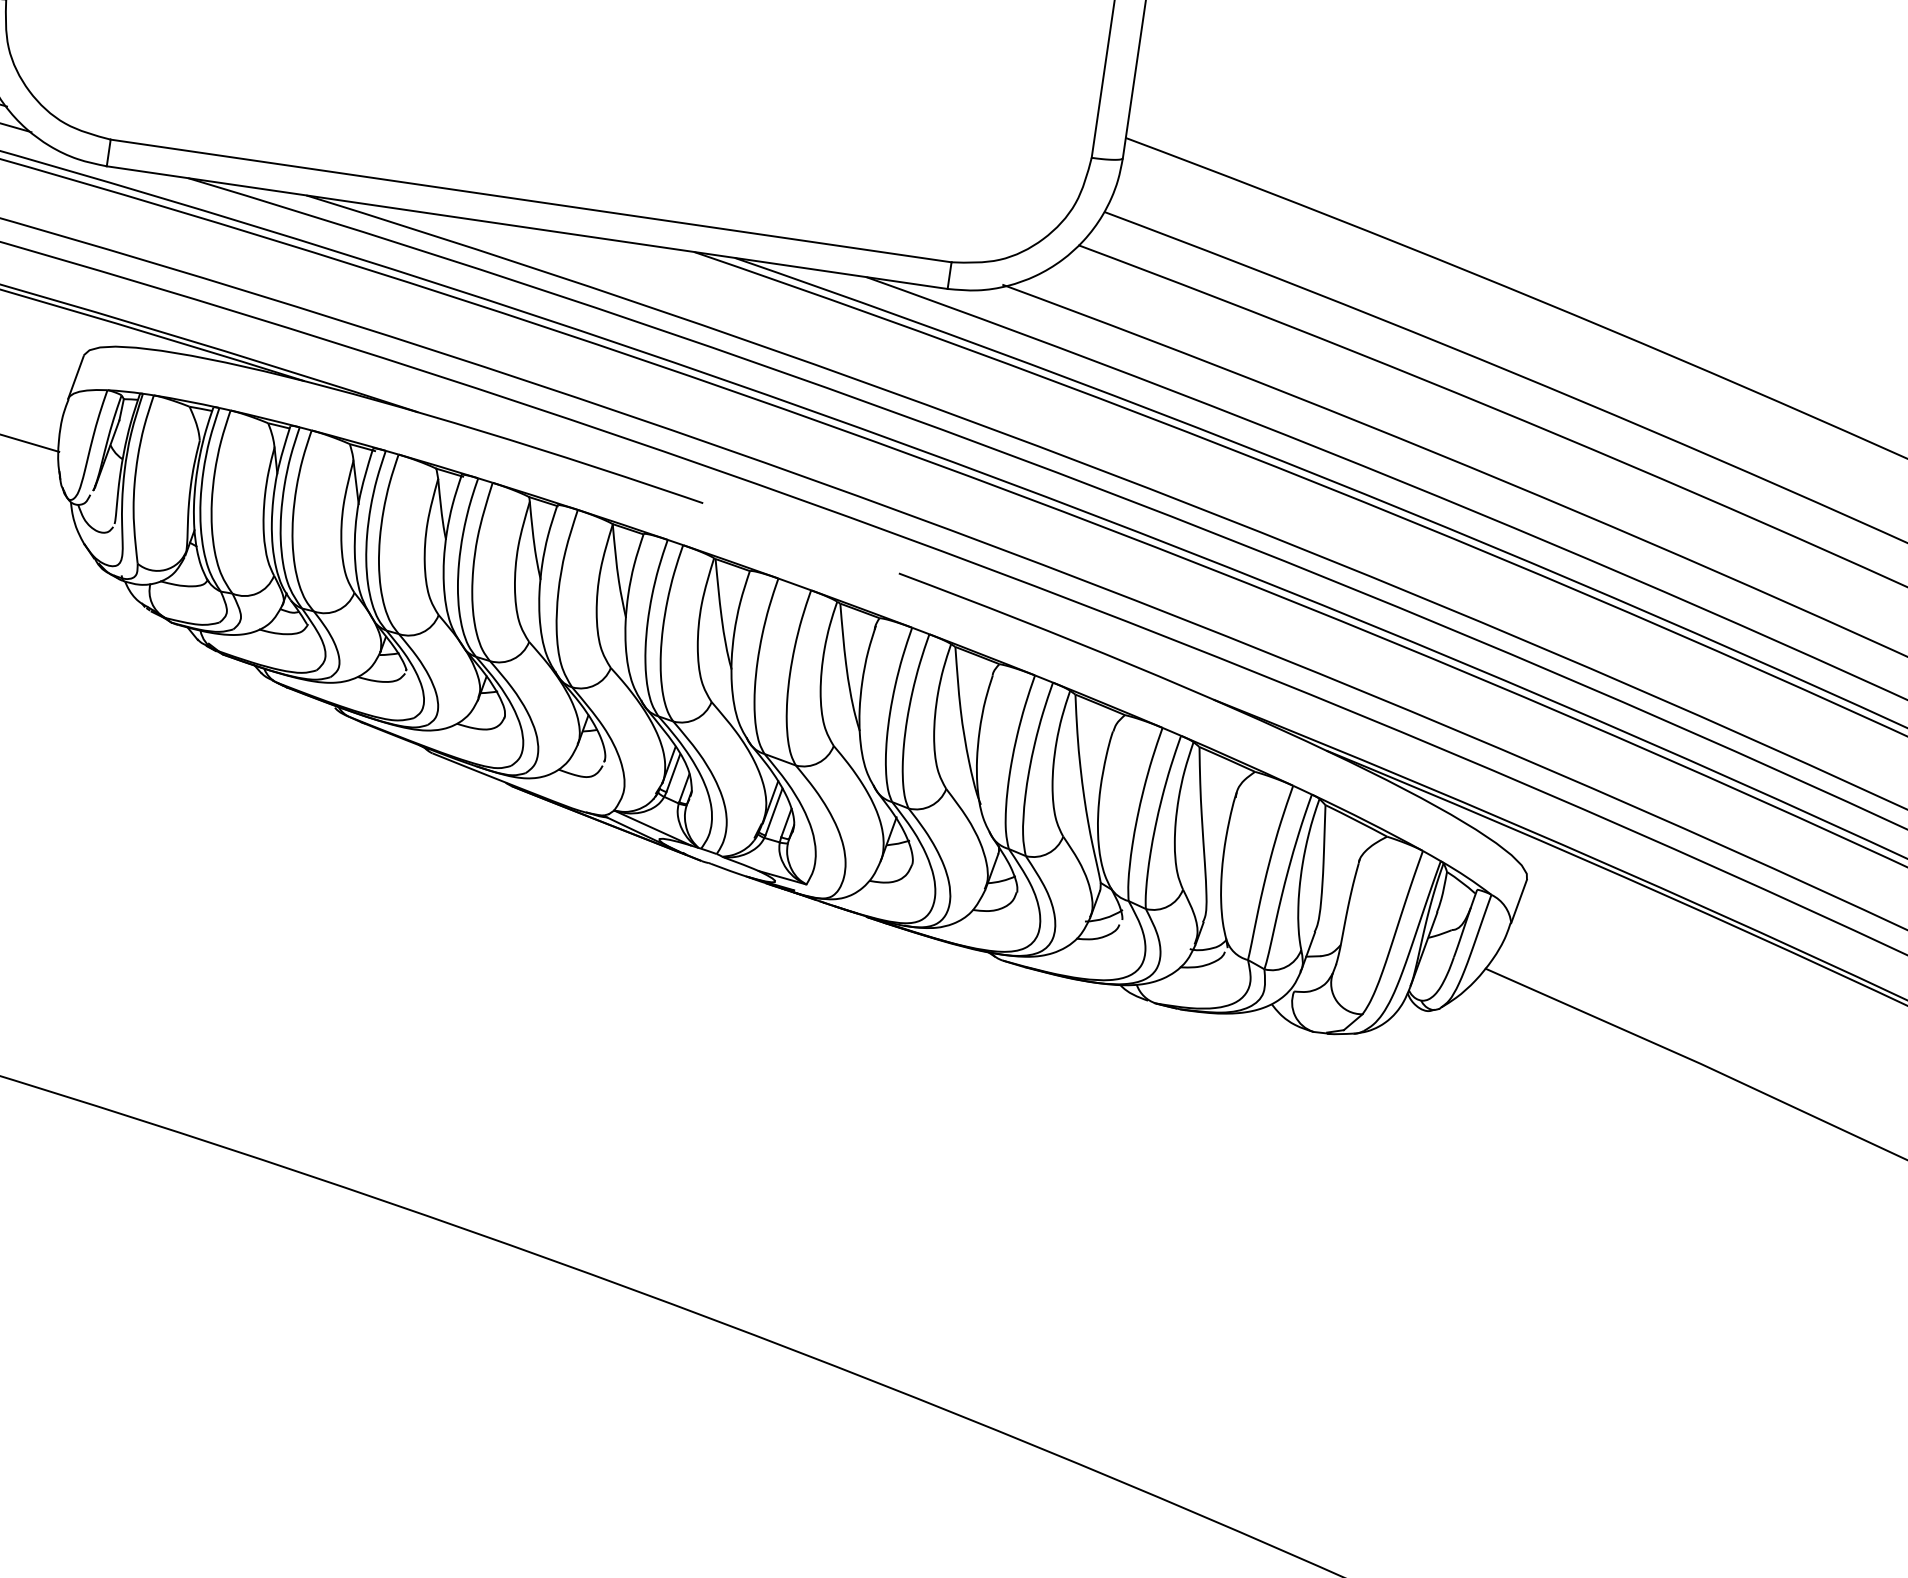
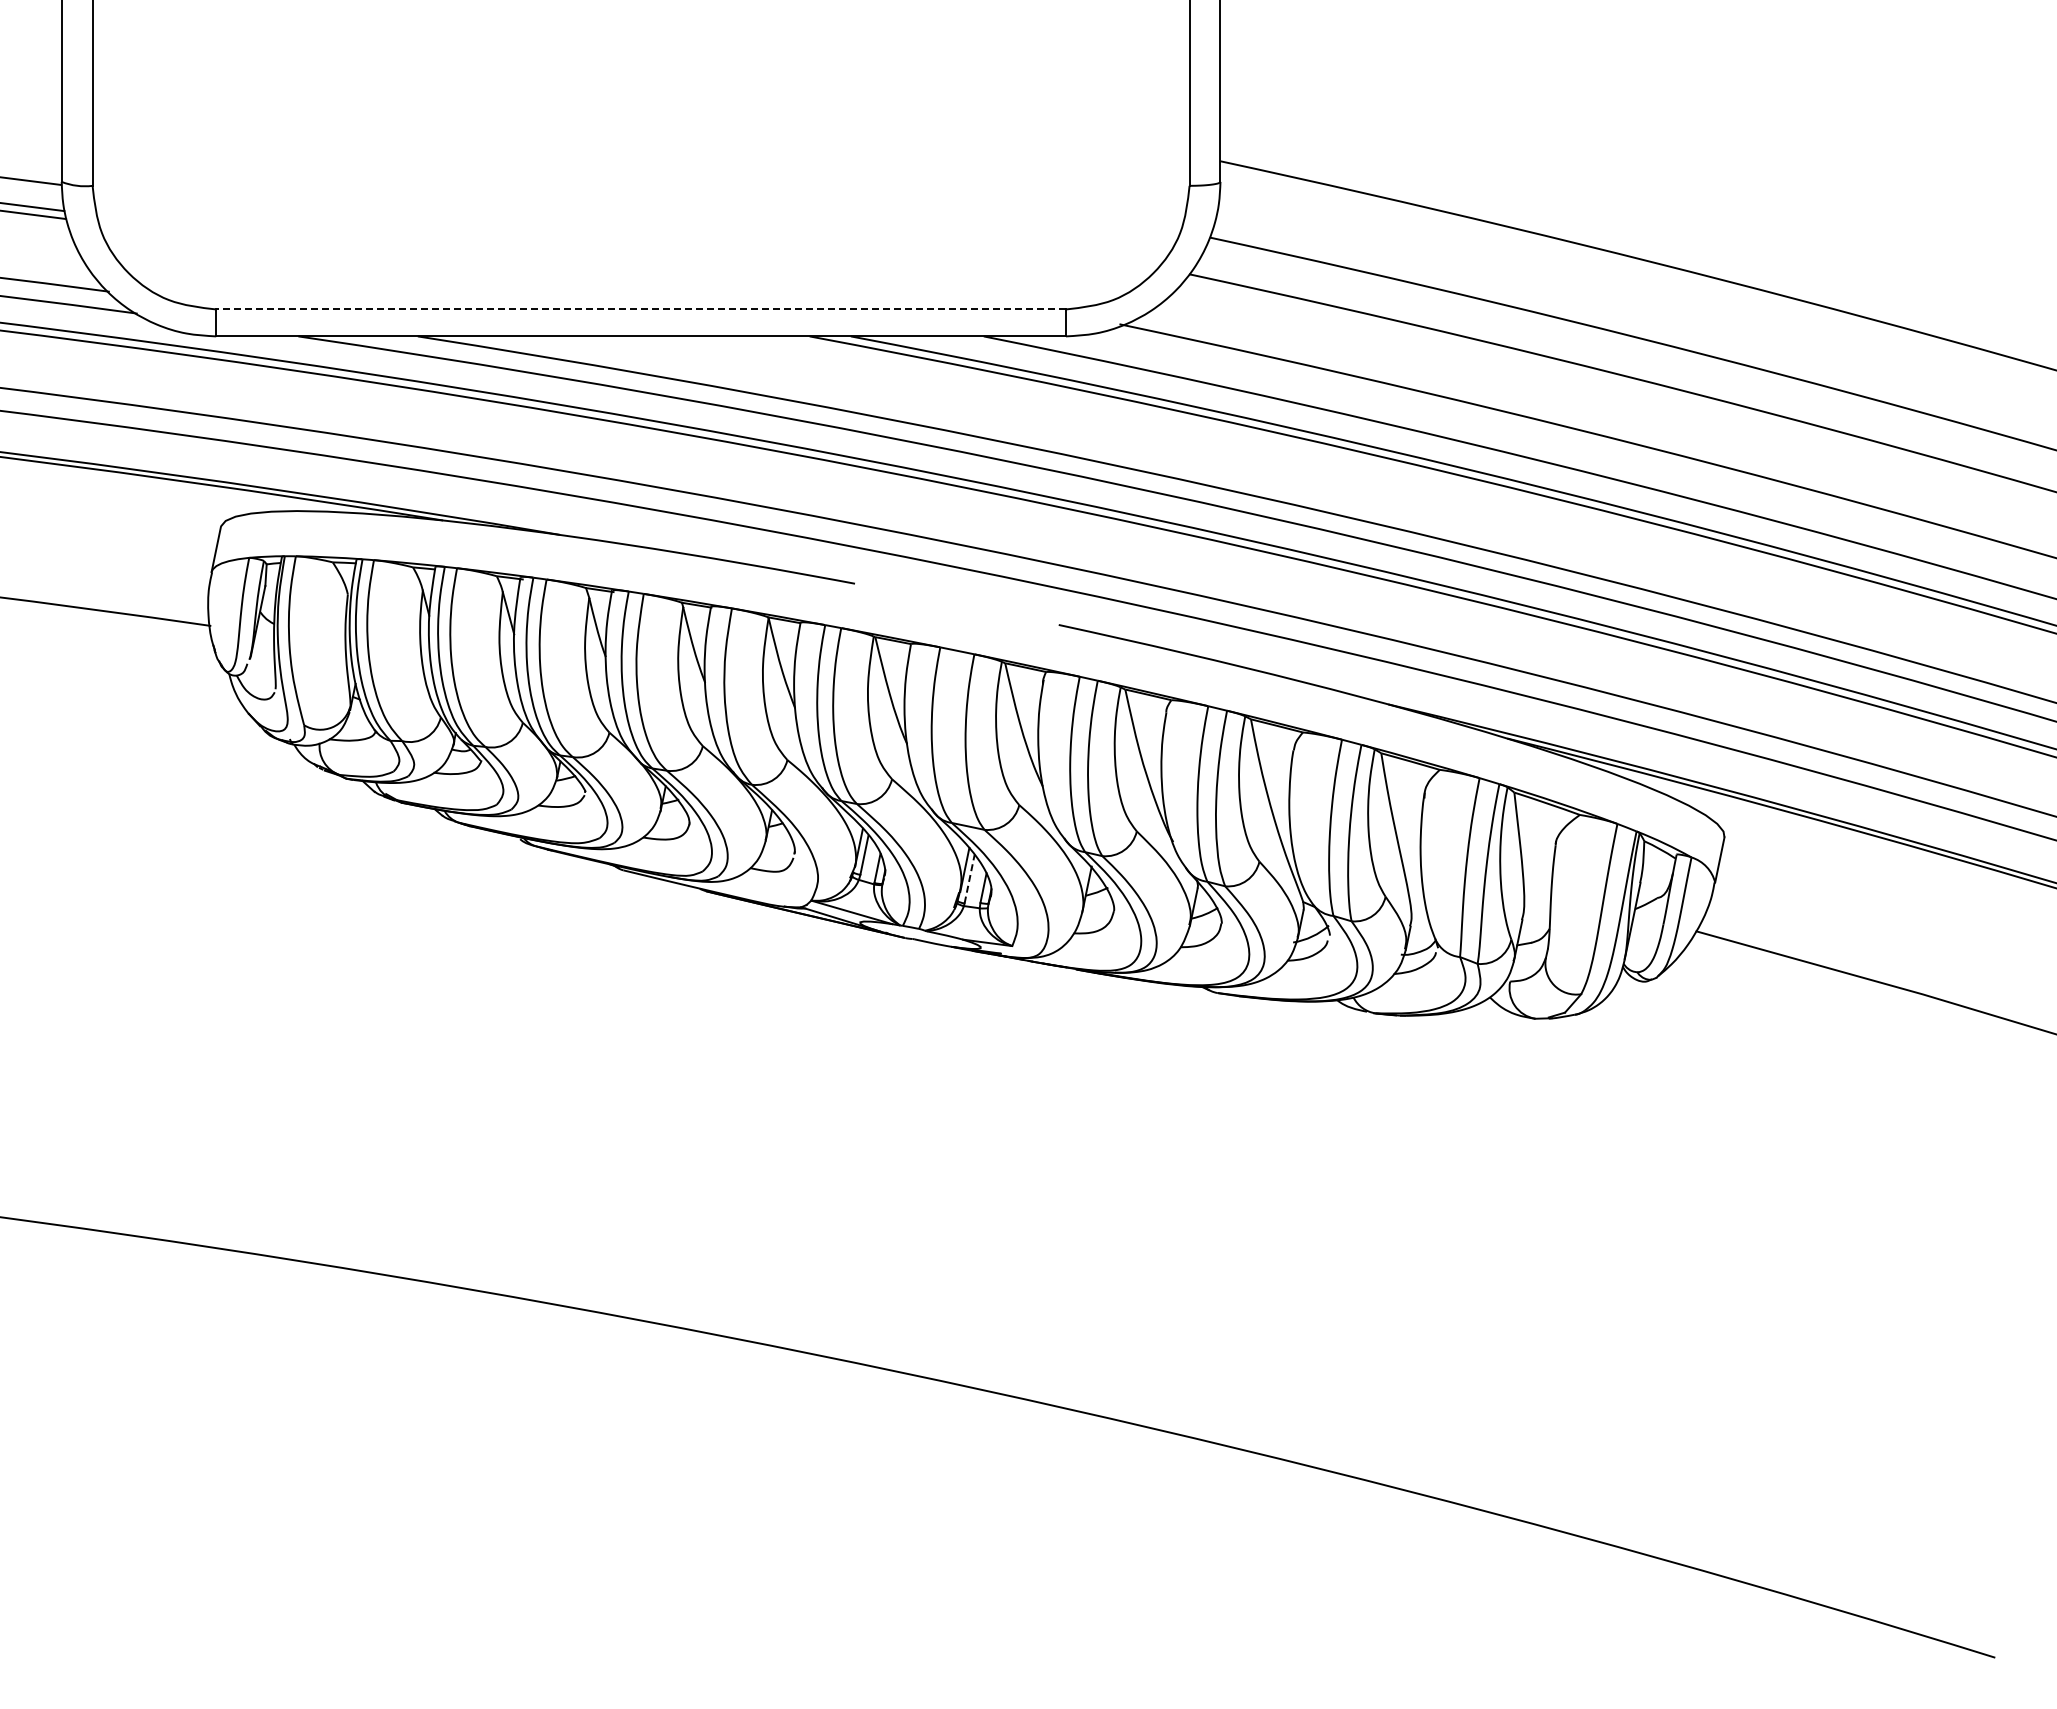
line: (531, 201) -> (641, 309), solid -> dashed
line: (773, 812) -> (969, 879), solid -> dashed

